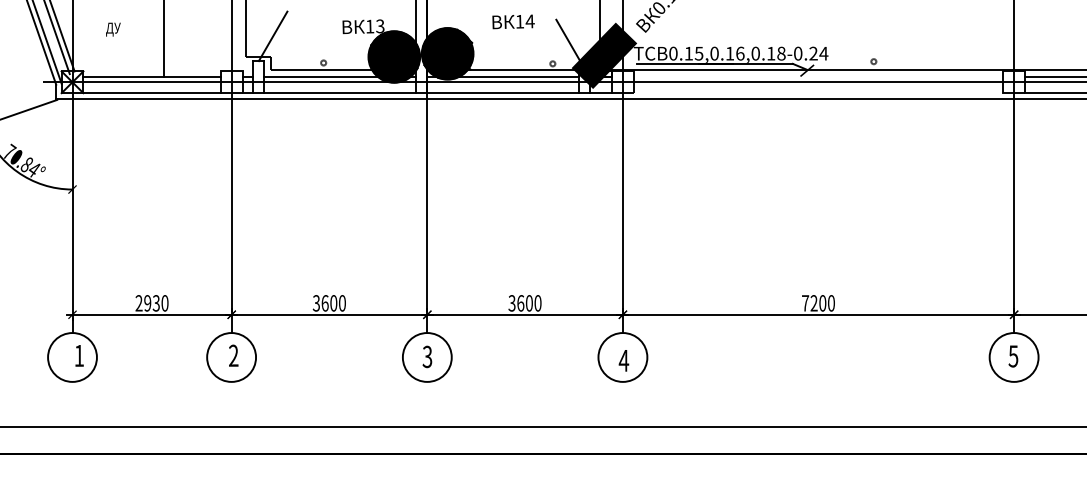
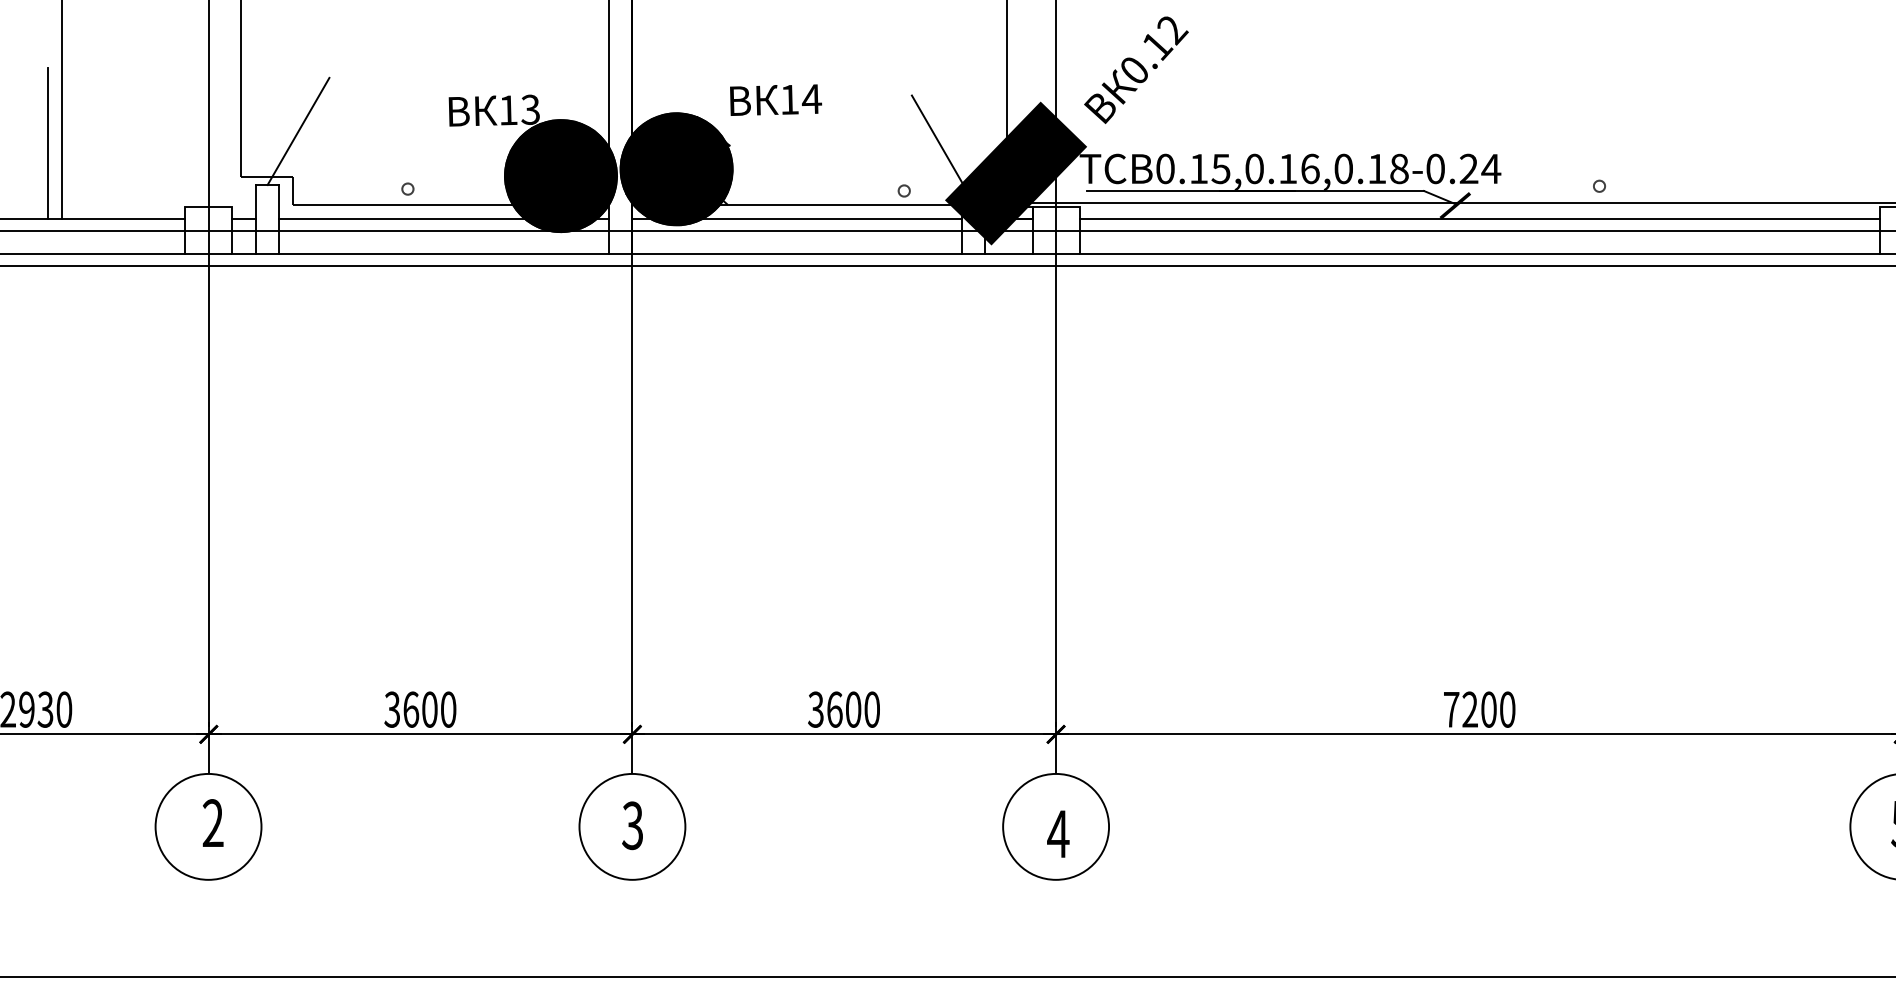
text: (513, 21) -> (775, 99), moved
line: (157, 41) -> (48, 142), added
line: (818, 76) -> (1479, 218), added
line: (818, 93) -> (1479, 255), added

